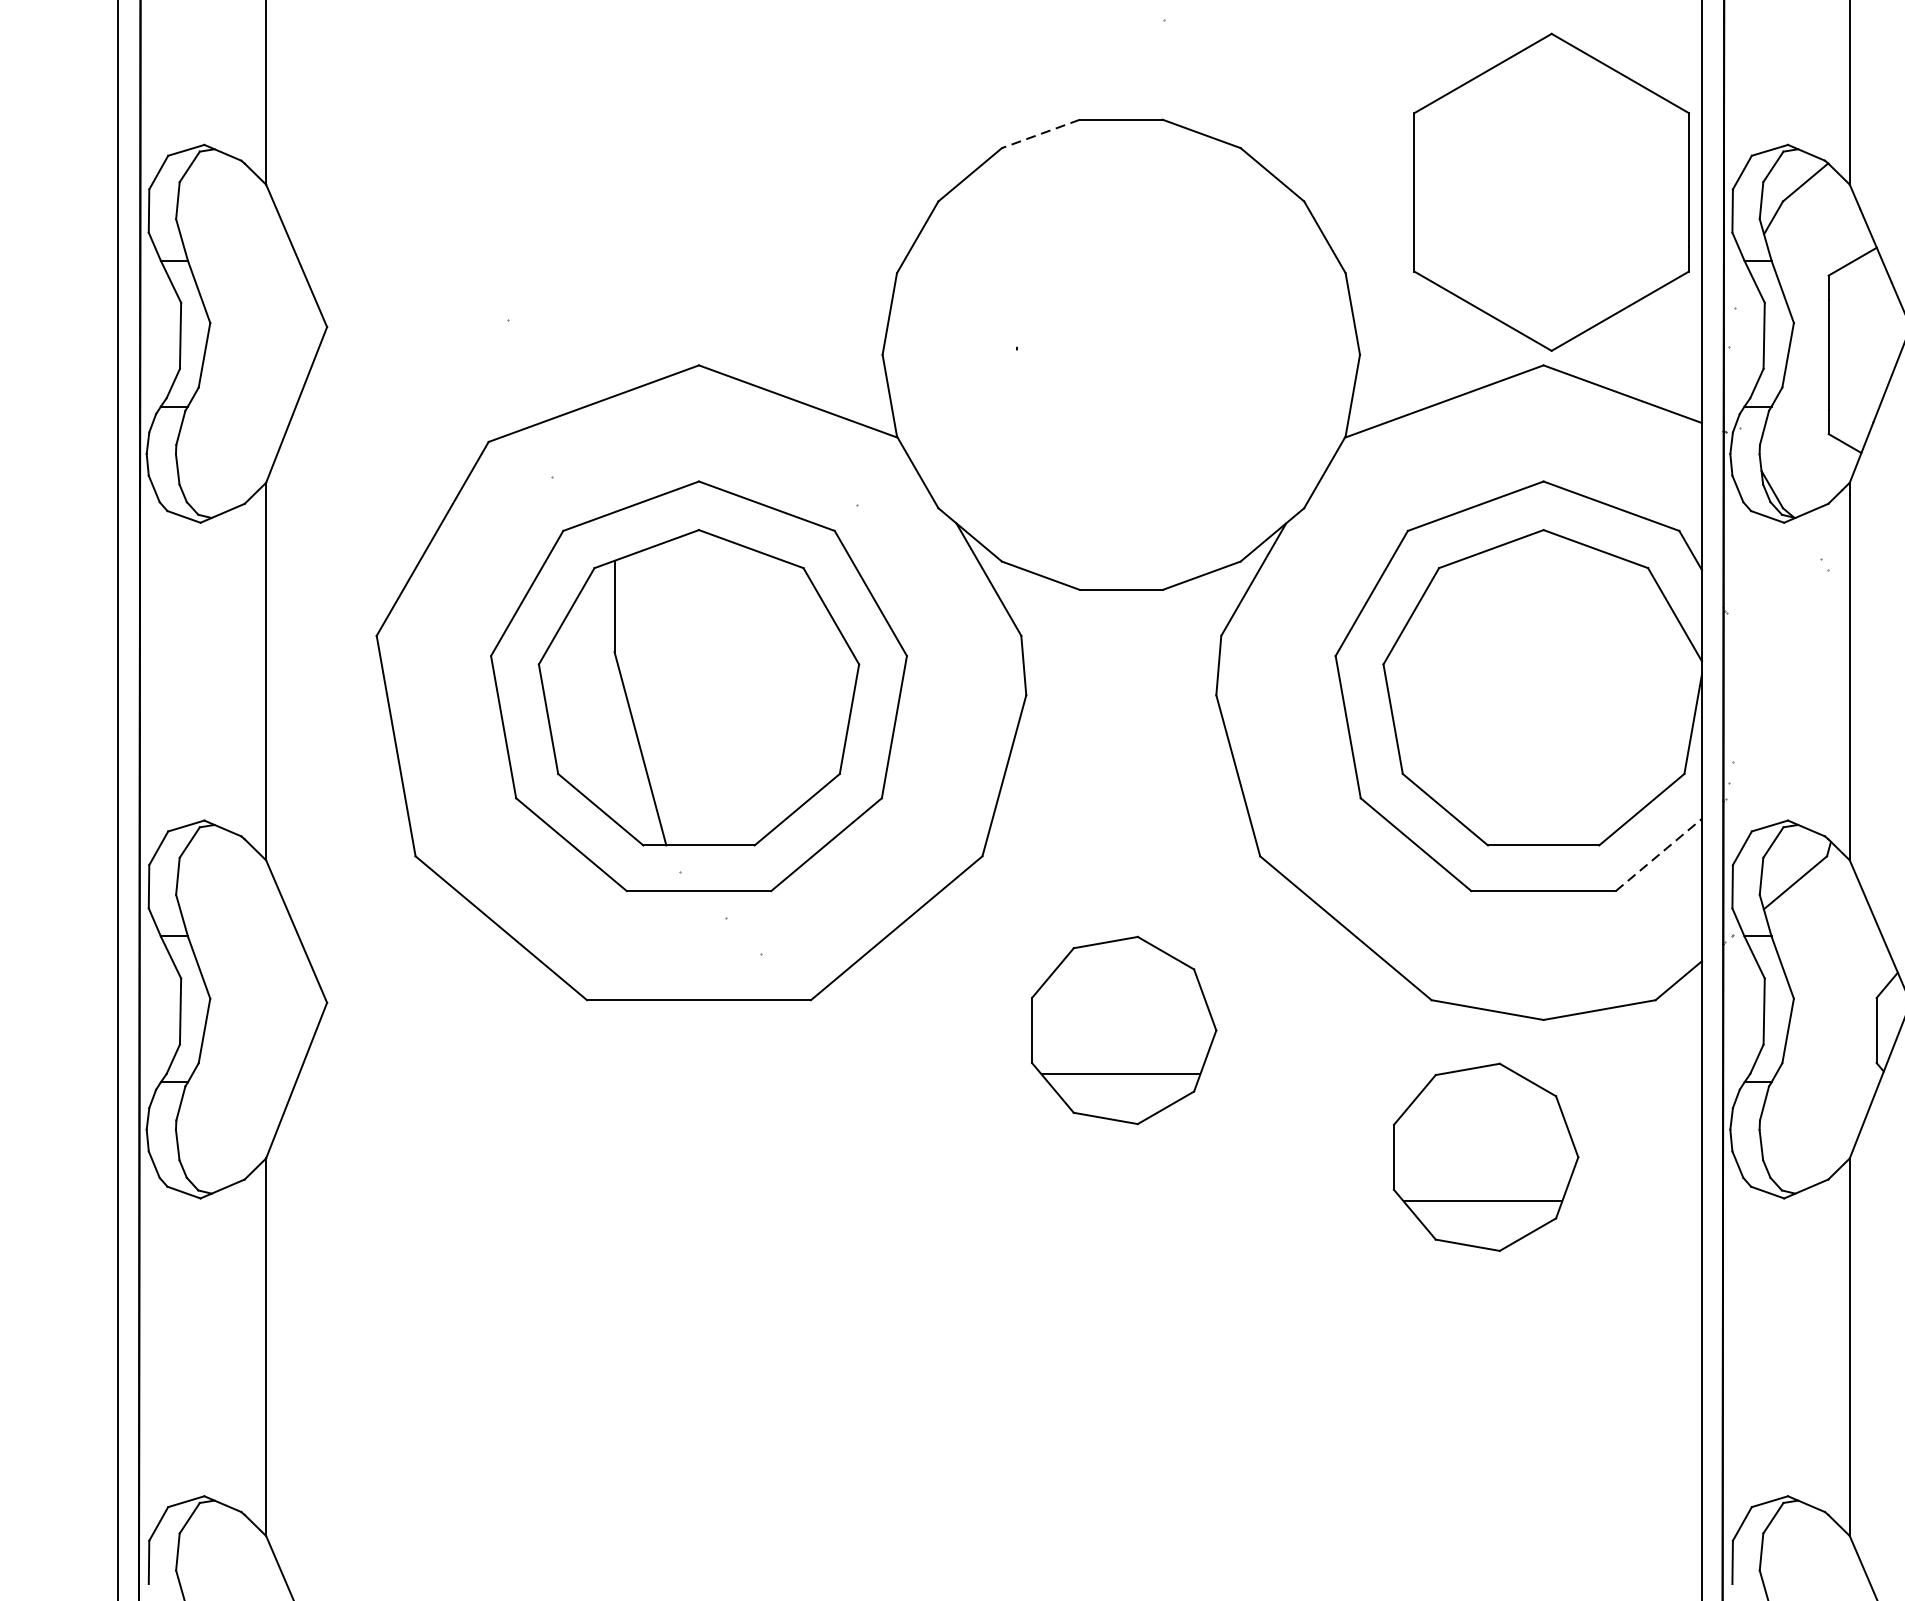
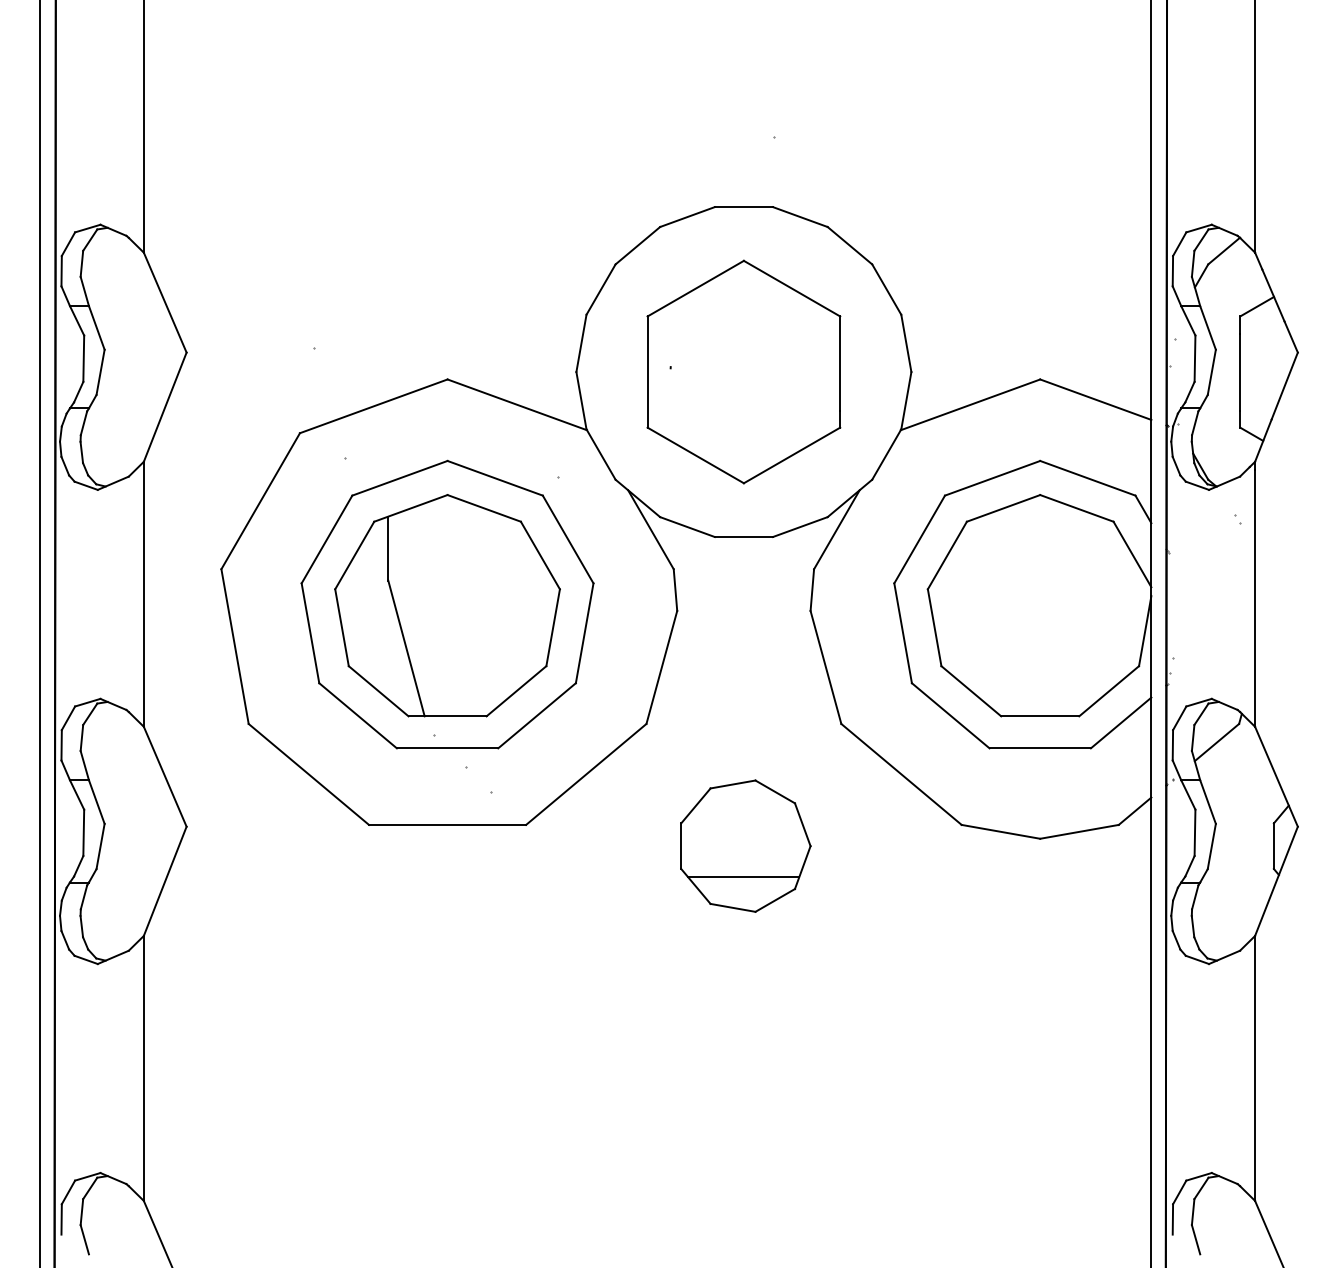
line: (1040, 134) -> (687, 217), dashed -> solid
part: (1551, 191) -> (743, 371), moved
line: (1659, 854) -> (1121, 722), dashed -> solid
part: (1485, 1156) -> (999, 934), removed

